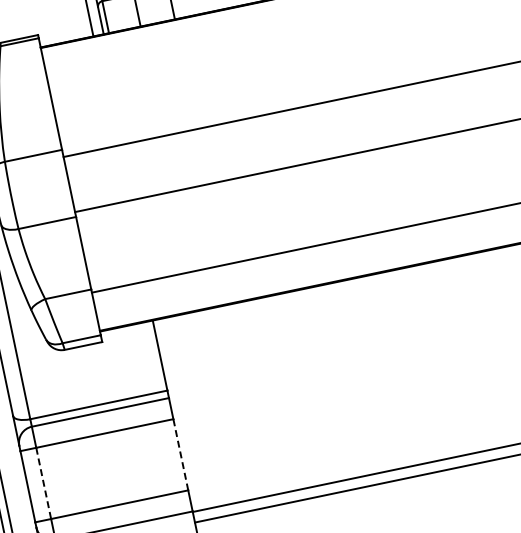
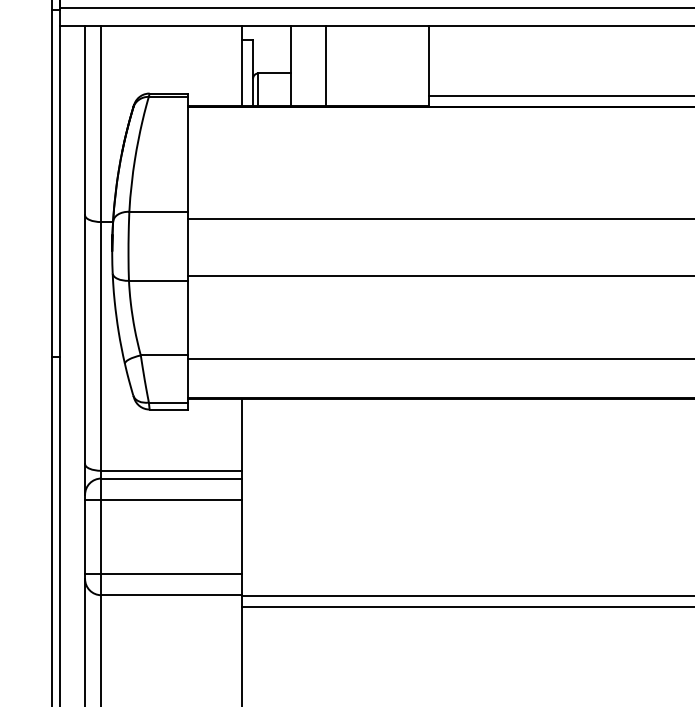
line: (180, 454) -> (242, 536), dashed -> solid
line: (43, 483) -> (101, 536), dashed -> solid

